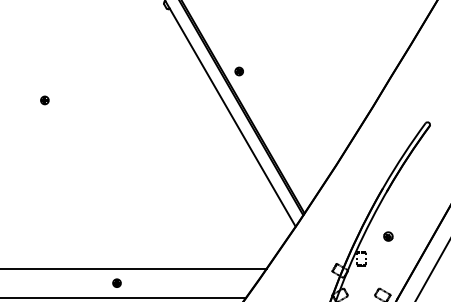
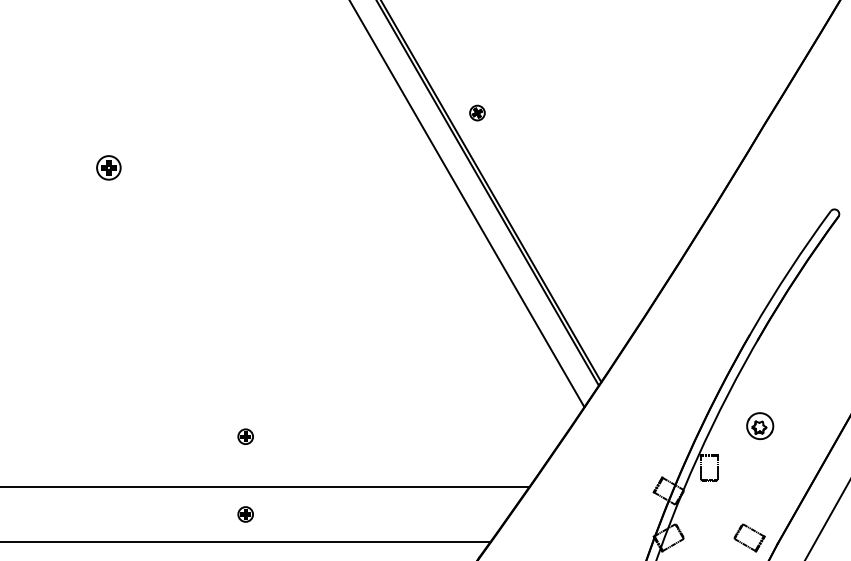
part: (44, 100) -> (108, 168), size x1.6
part: (388, 236) -> (760, 425), size x1.6
part: (116, 241) -> (244, 435), added

